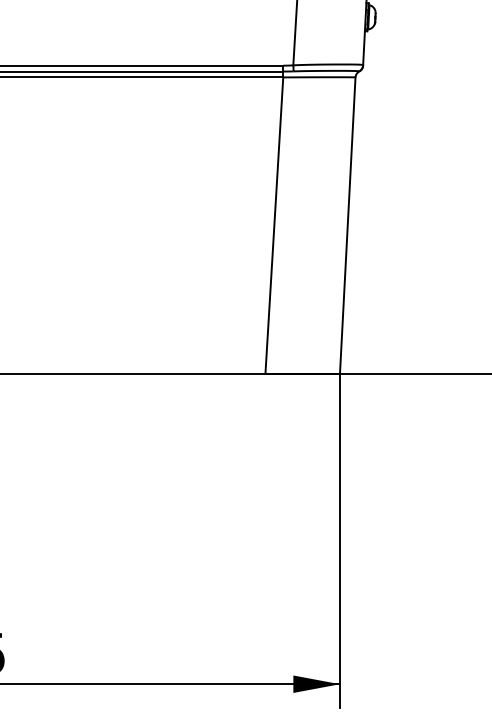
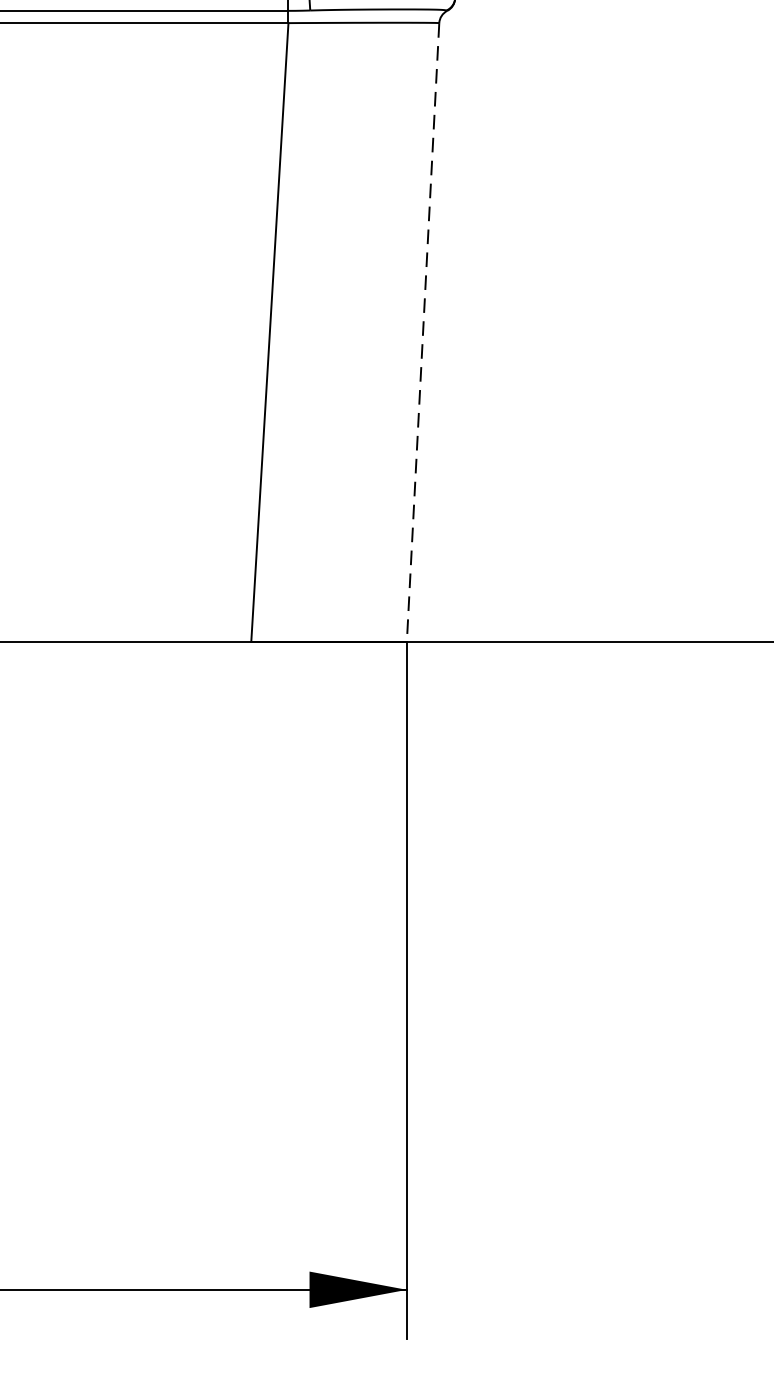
line: (347, 226) -> (422, 334), solid -> dashed

